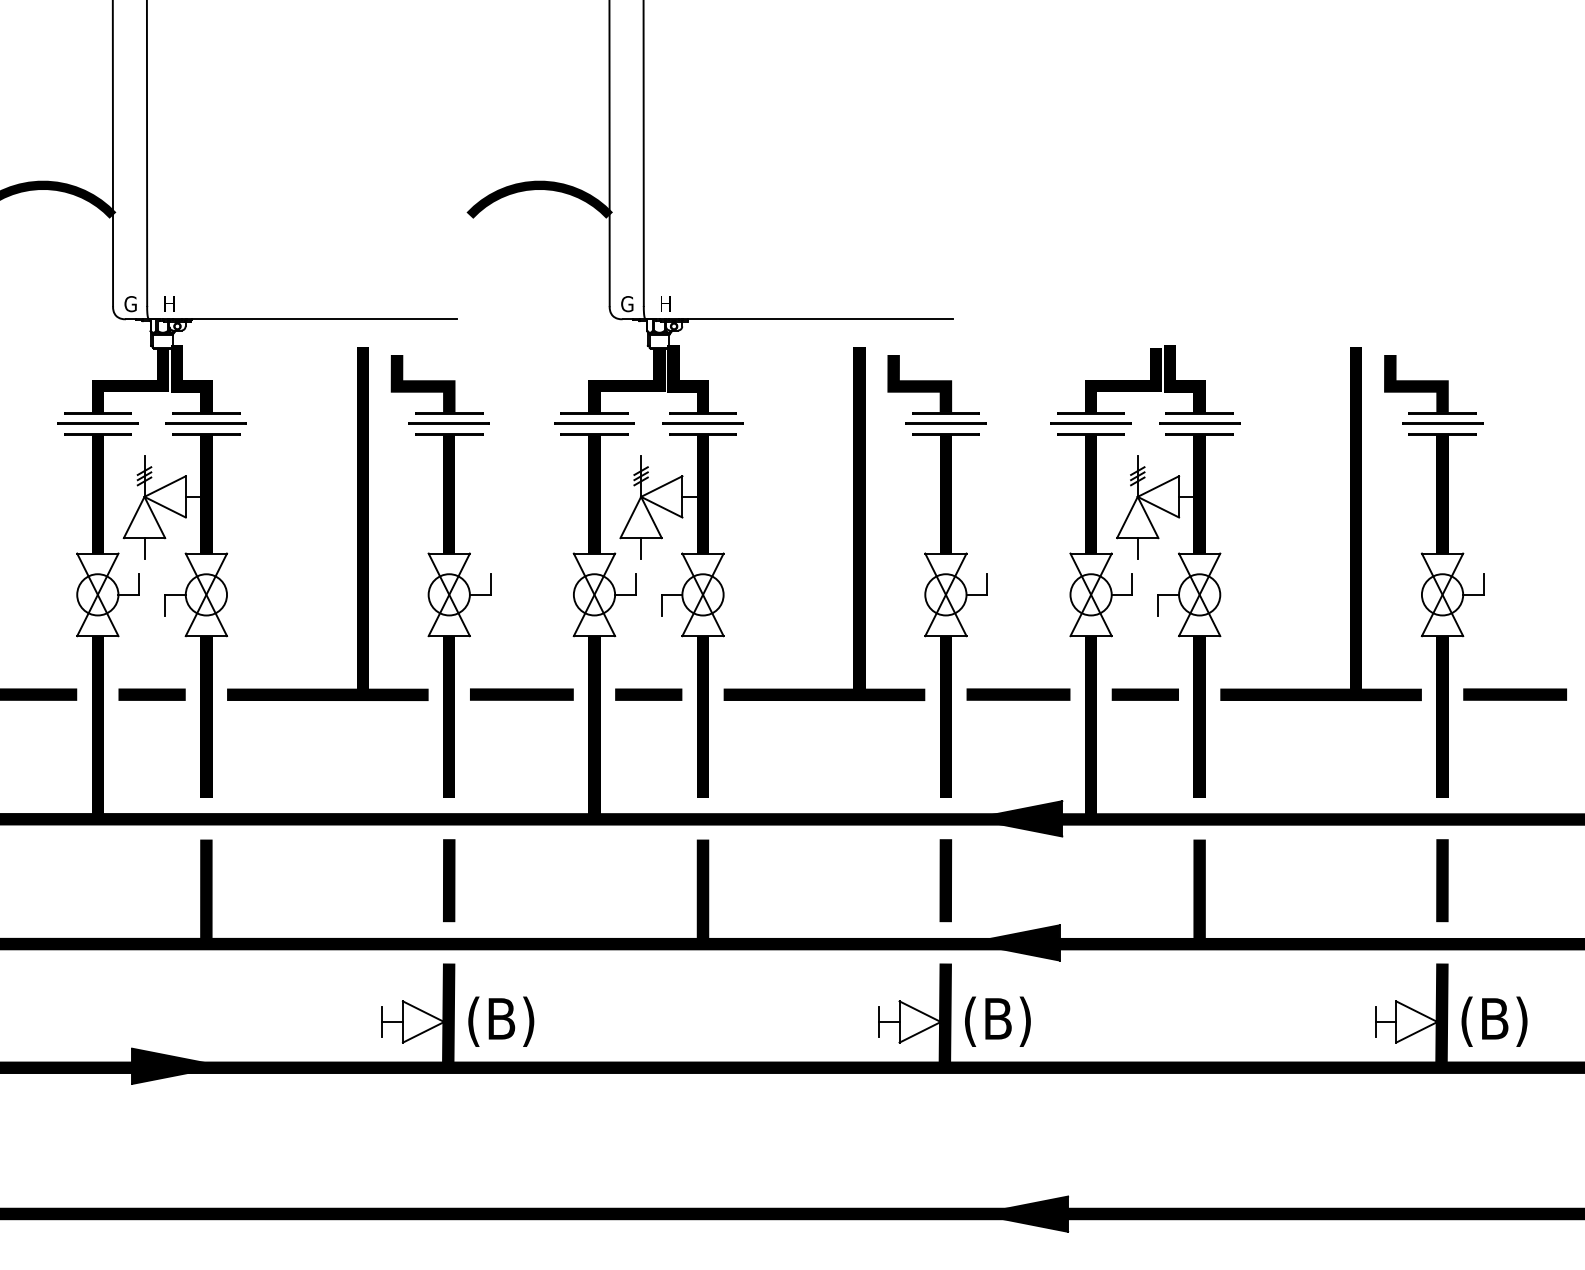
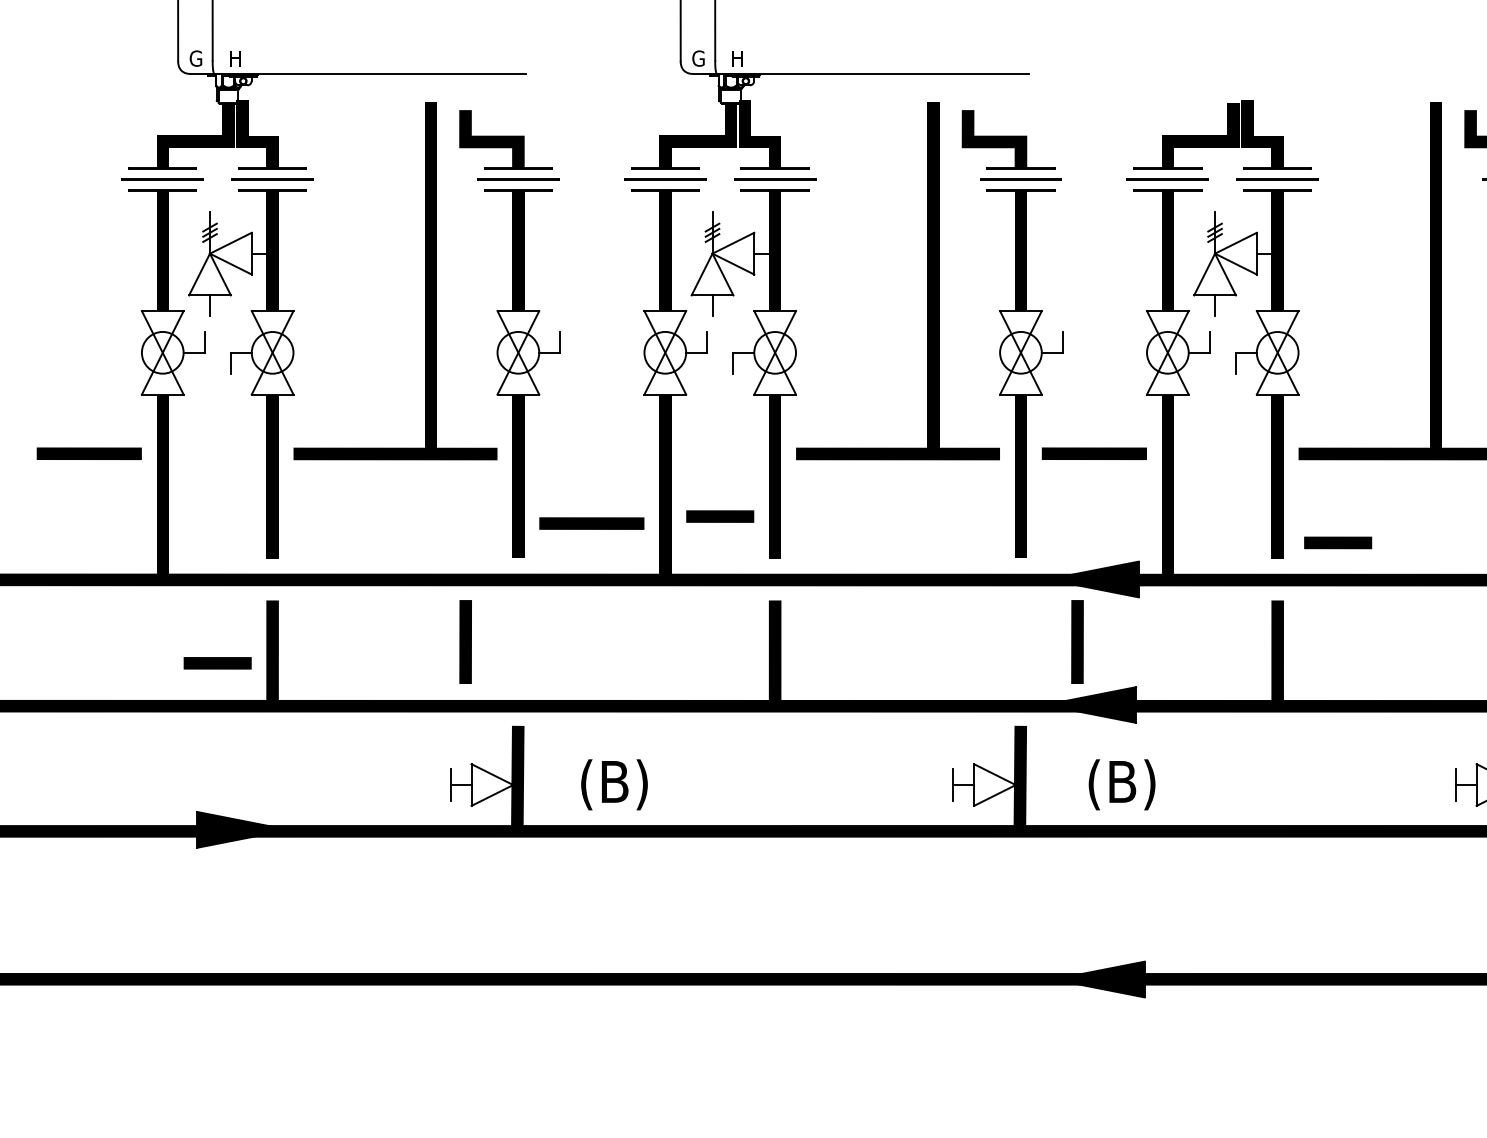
line: (151, 694) -> (217, 663), moved
line: (521, 694) -> (591, 523), moved
line: (648, 694) -> (719, 516), moved
line: (1144, 694) -> (1337, 542), moved
line: (449, 880) -> (465, 641), moved
line: (945, 880) -> (1077, 641), moved
text: (501, 1021) -> (614, 784), moved
text: (997, 1021) -> (1121, 784), moved

